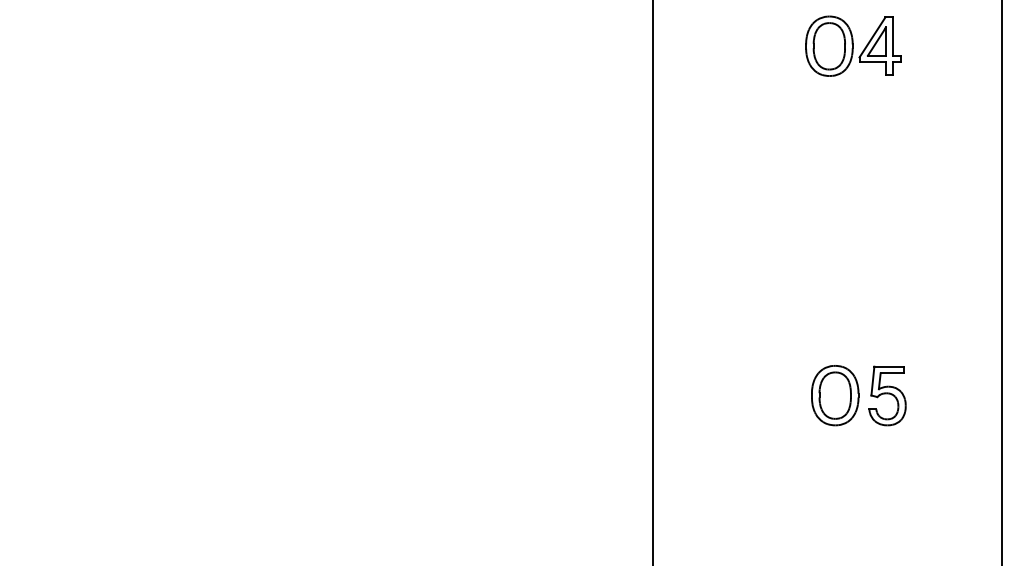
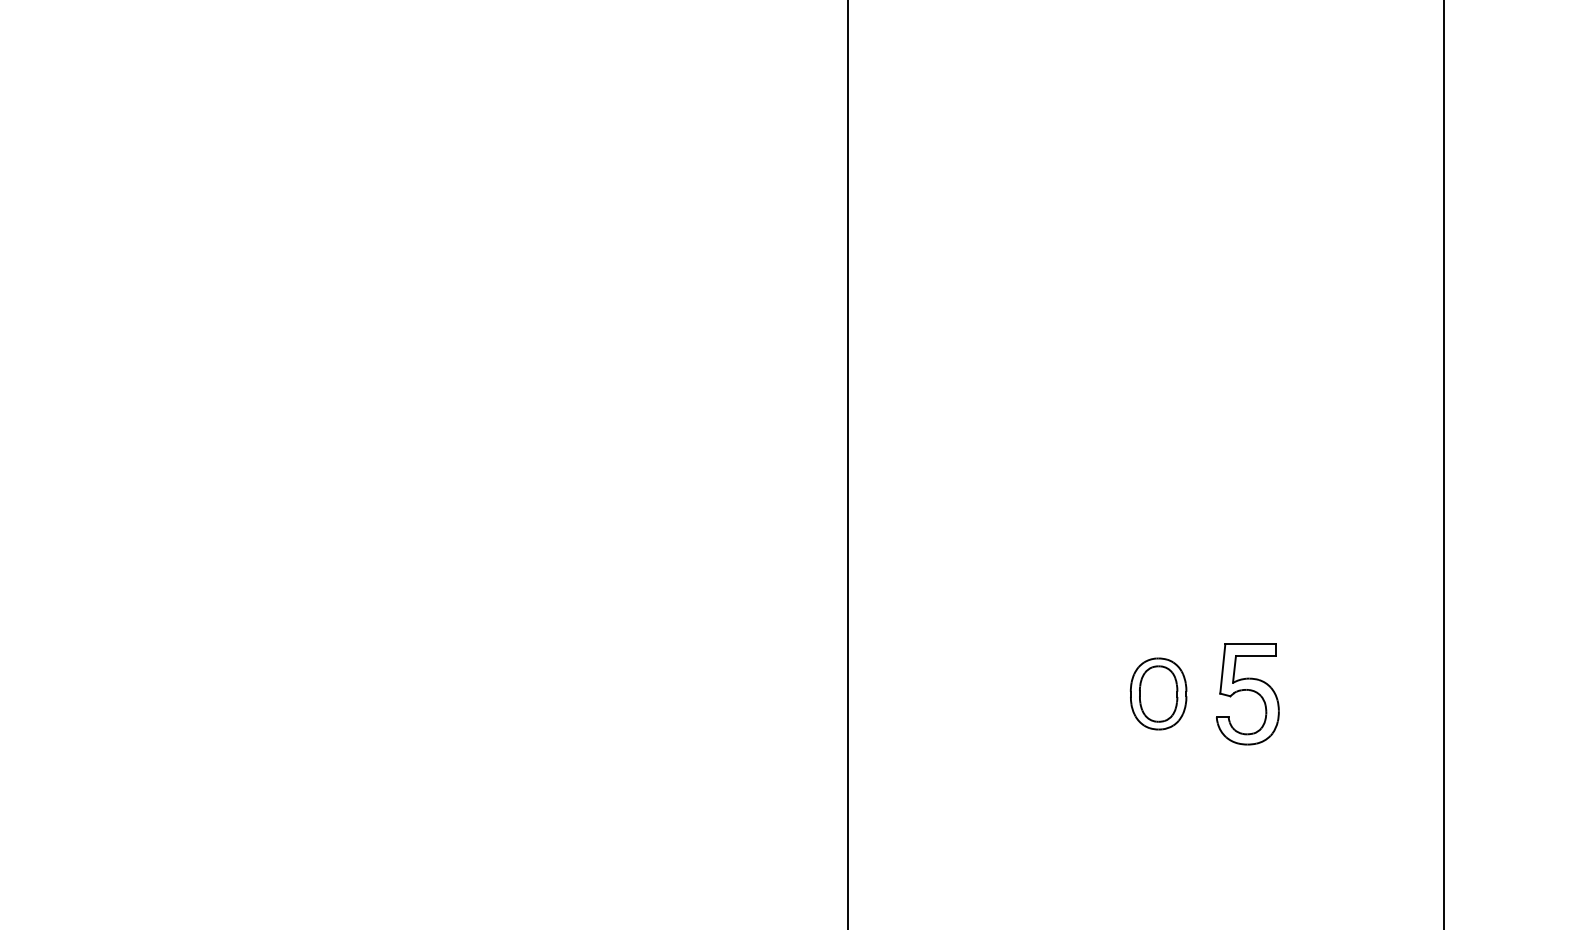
part: (853, 45) -> (1189, 96), removed
part: (835, 395) -> (1158, 693), size x0.7

